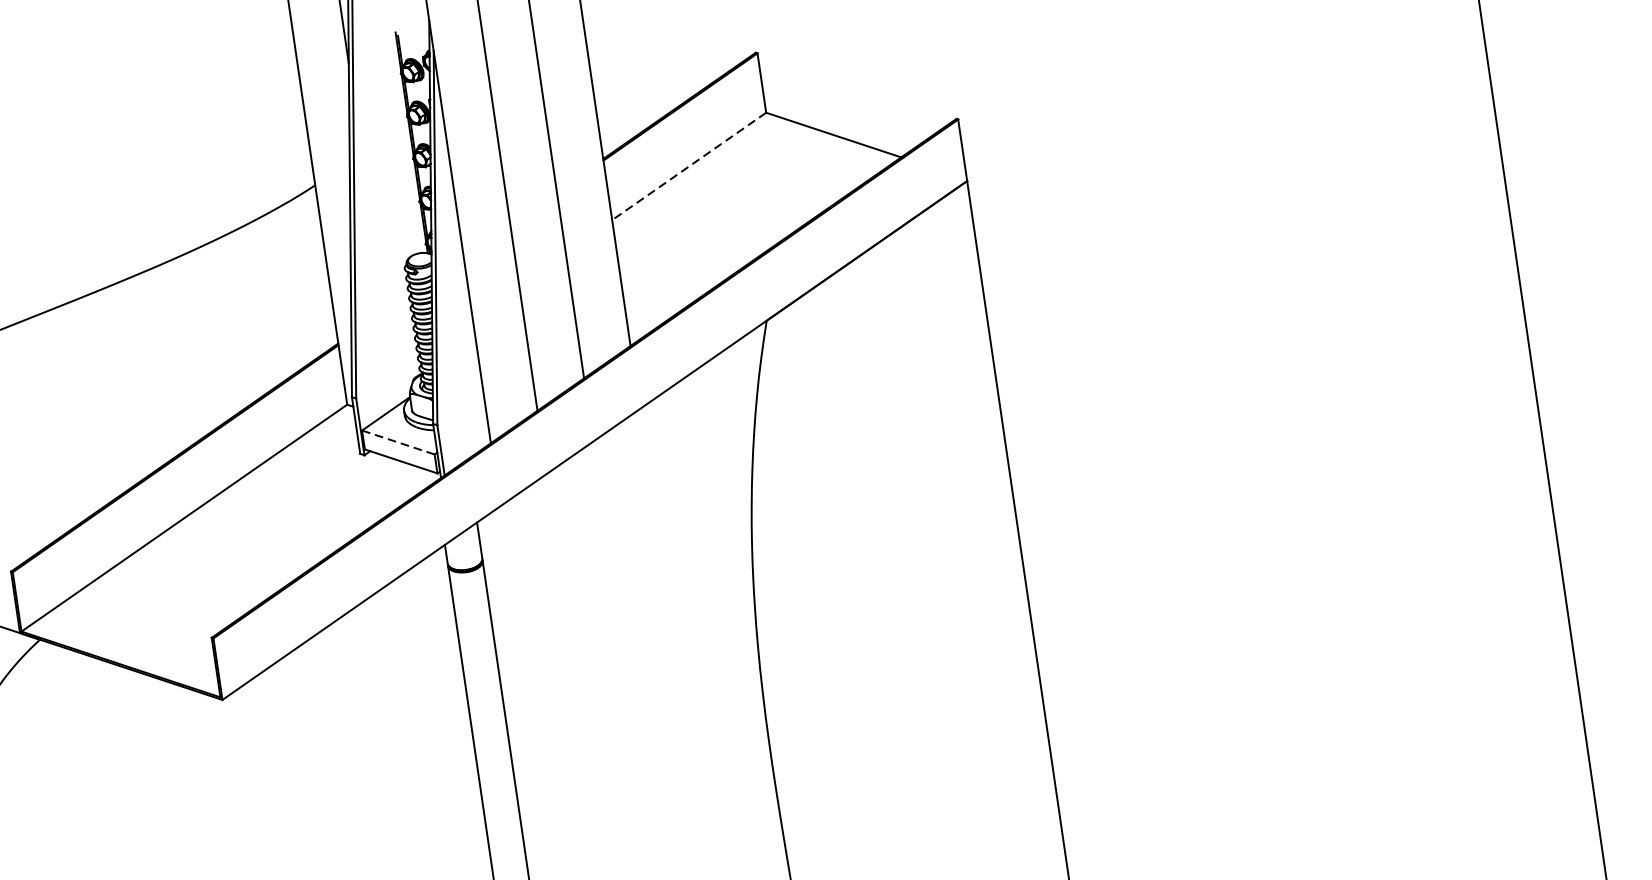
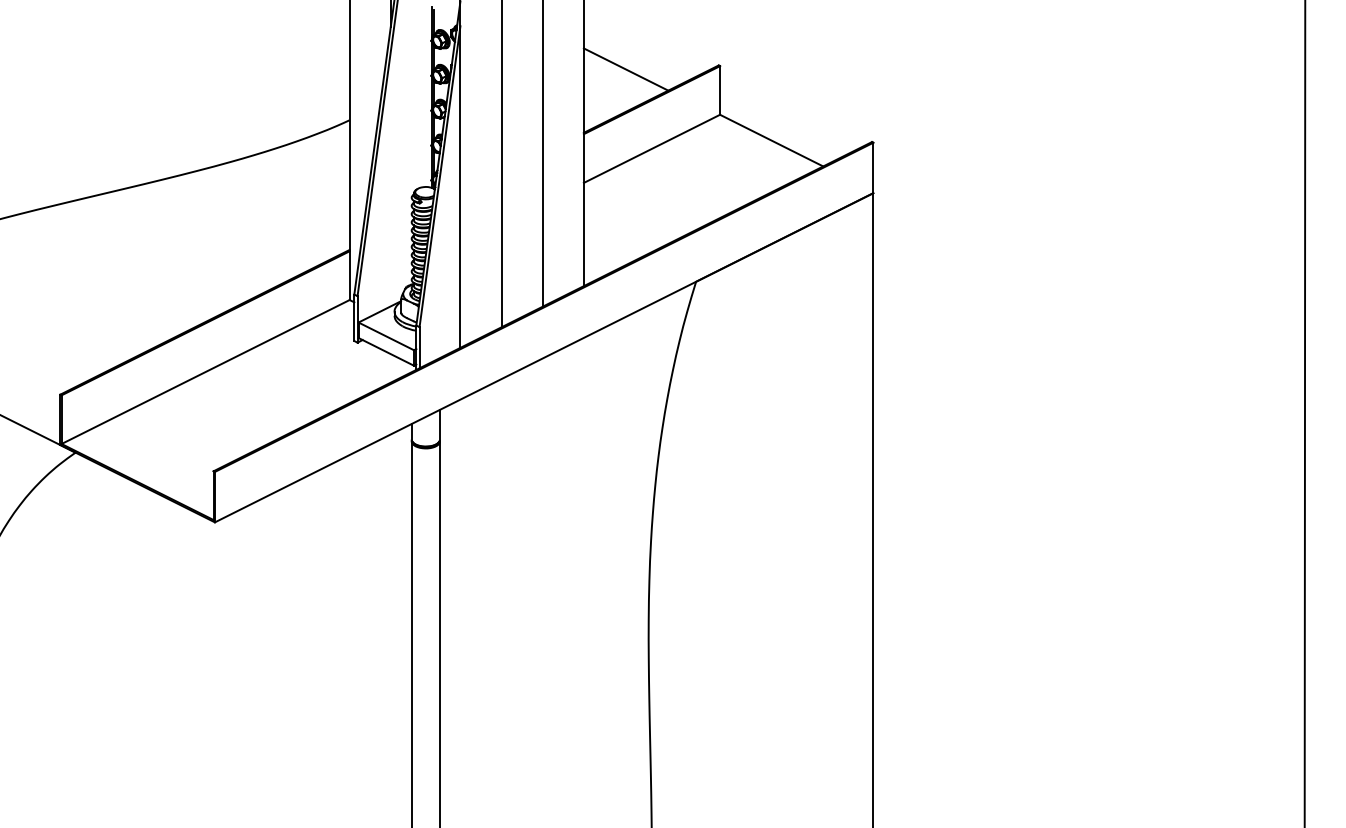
line: (642, 74) -> (625, 69), added
line: (688, 167) -> (651, 149), dashed -> solid
line: (398, 442) -> (386, 336), dashed -> solid

